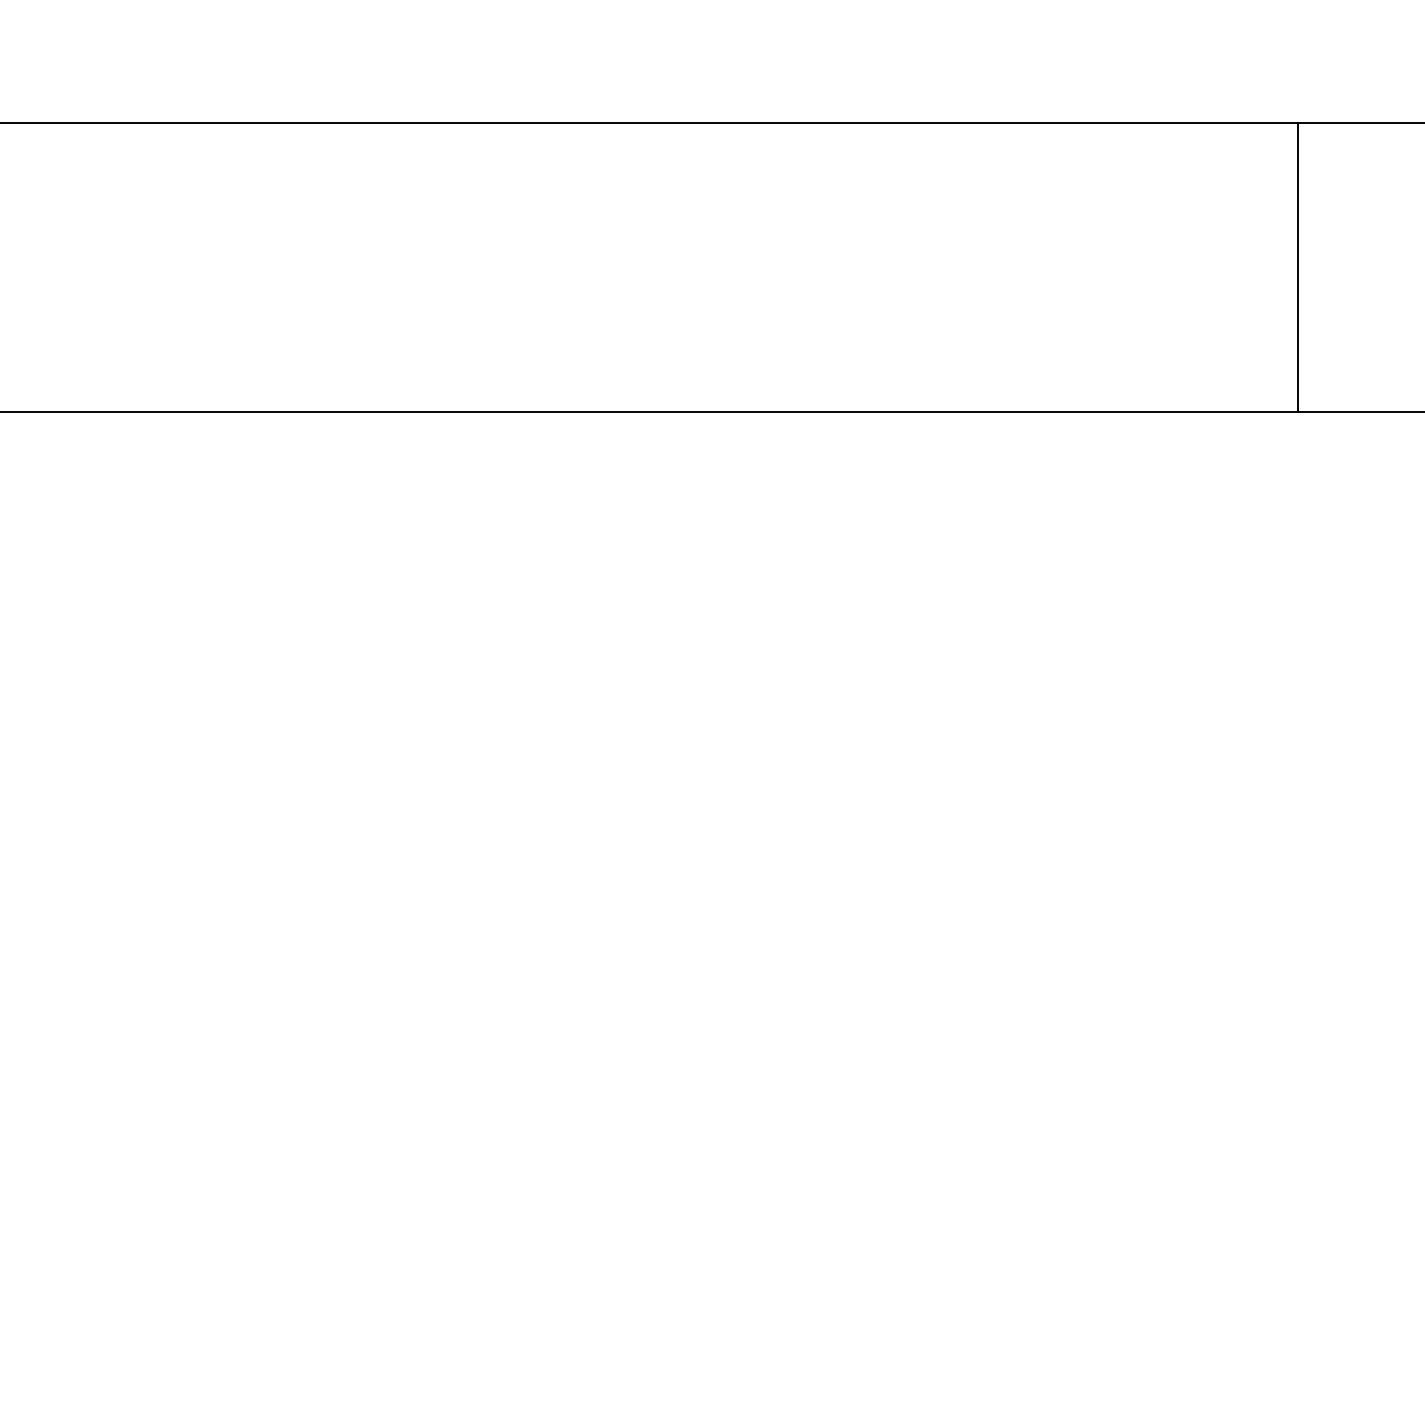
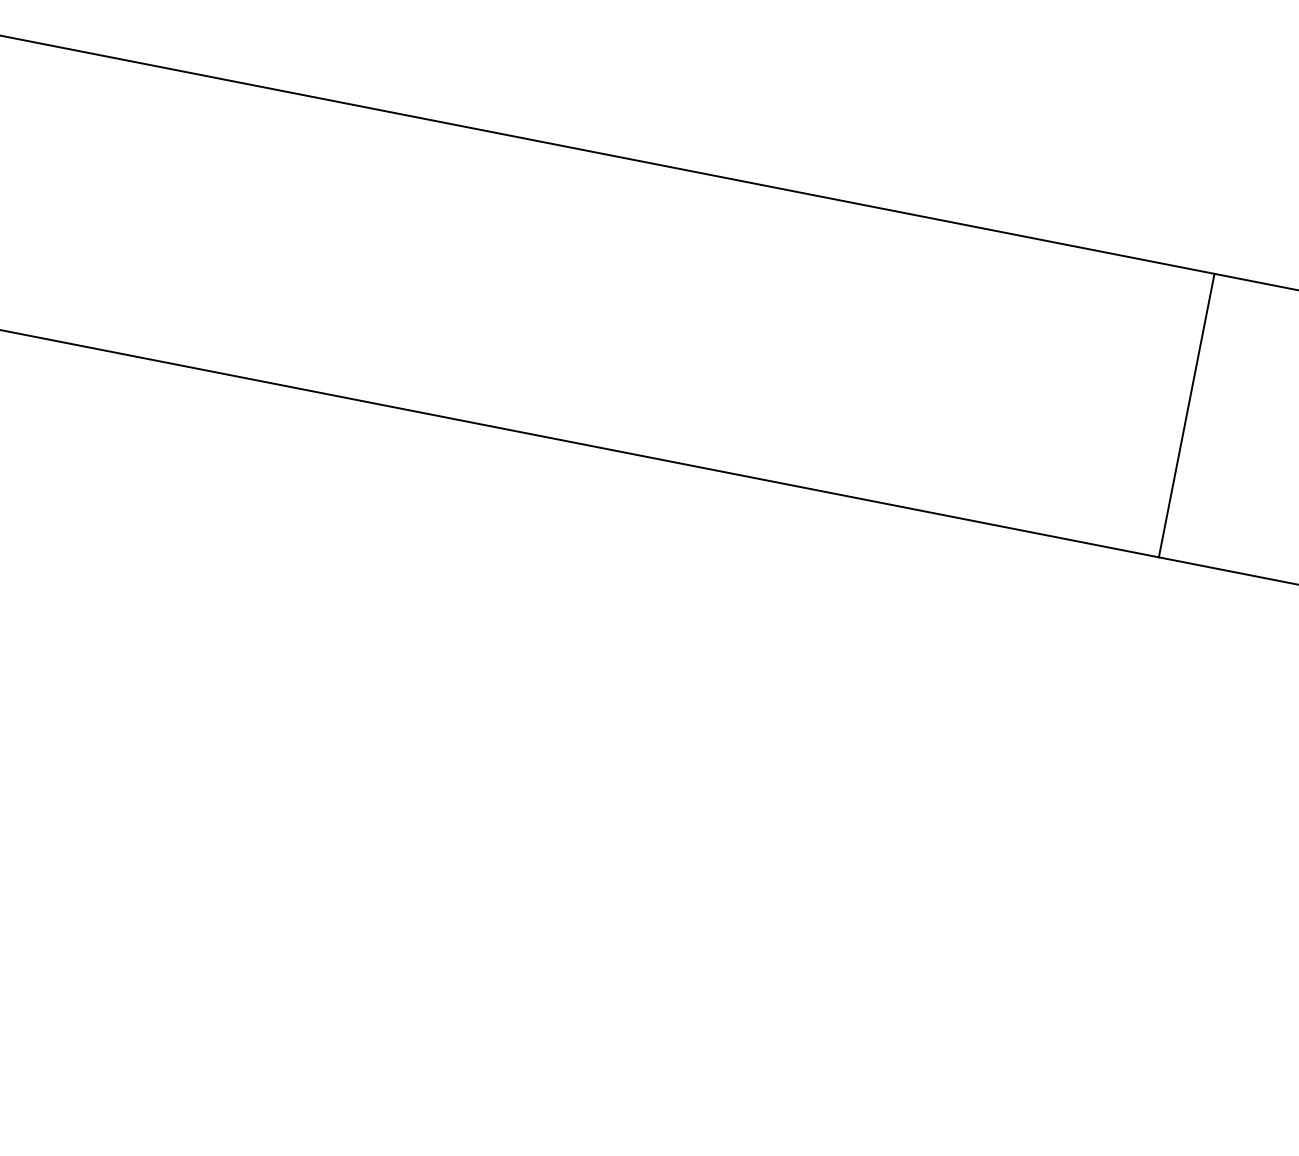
line: (1298, 266) -> (1186, 414), moved

